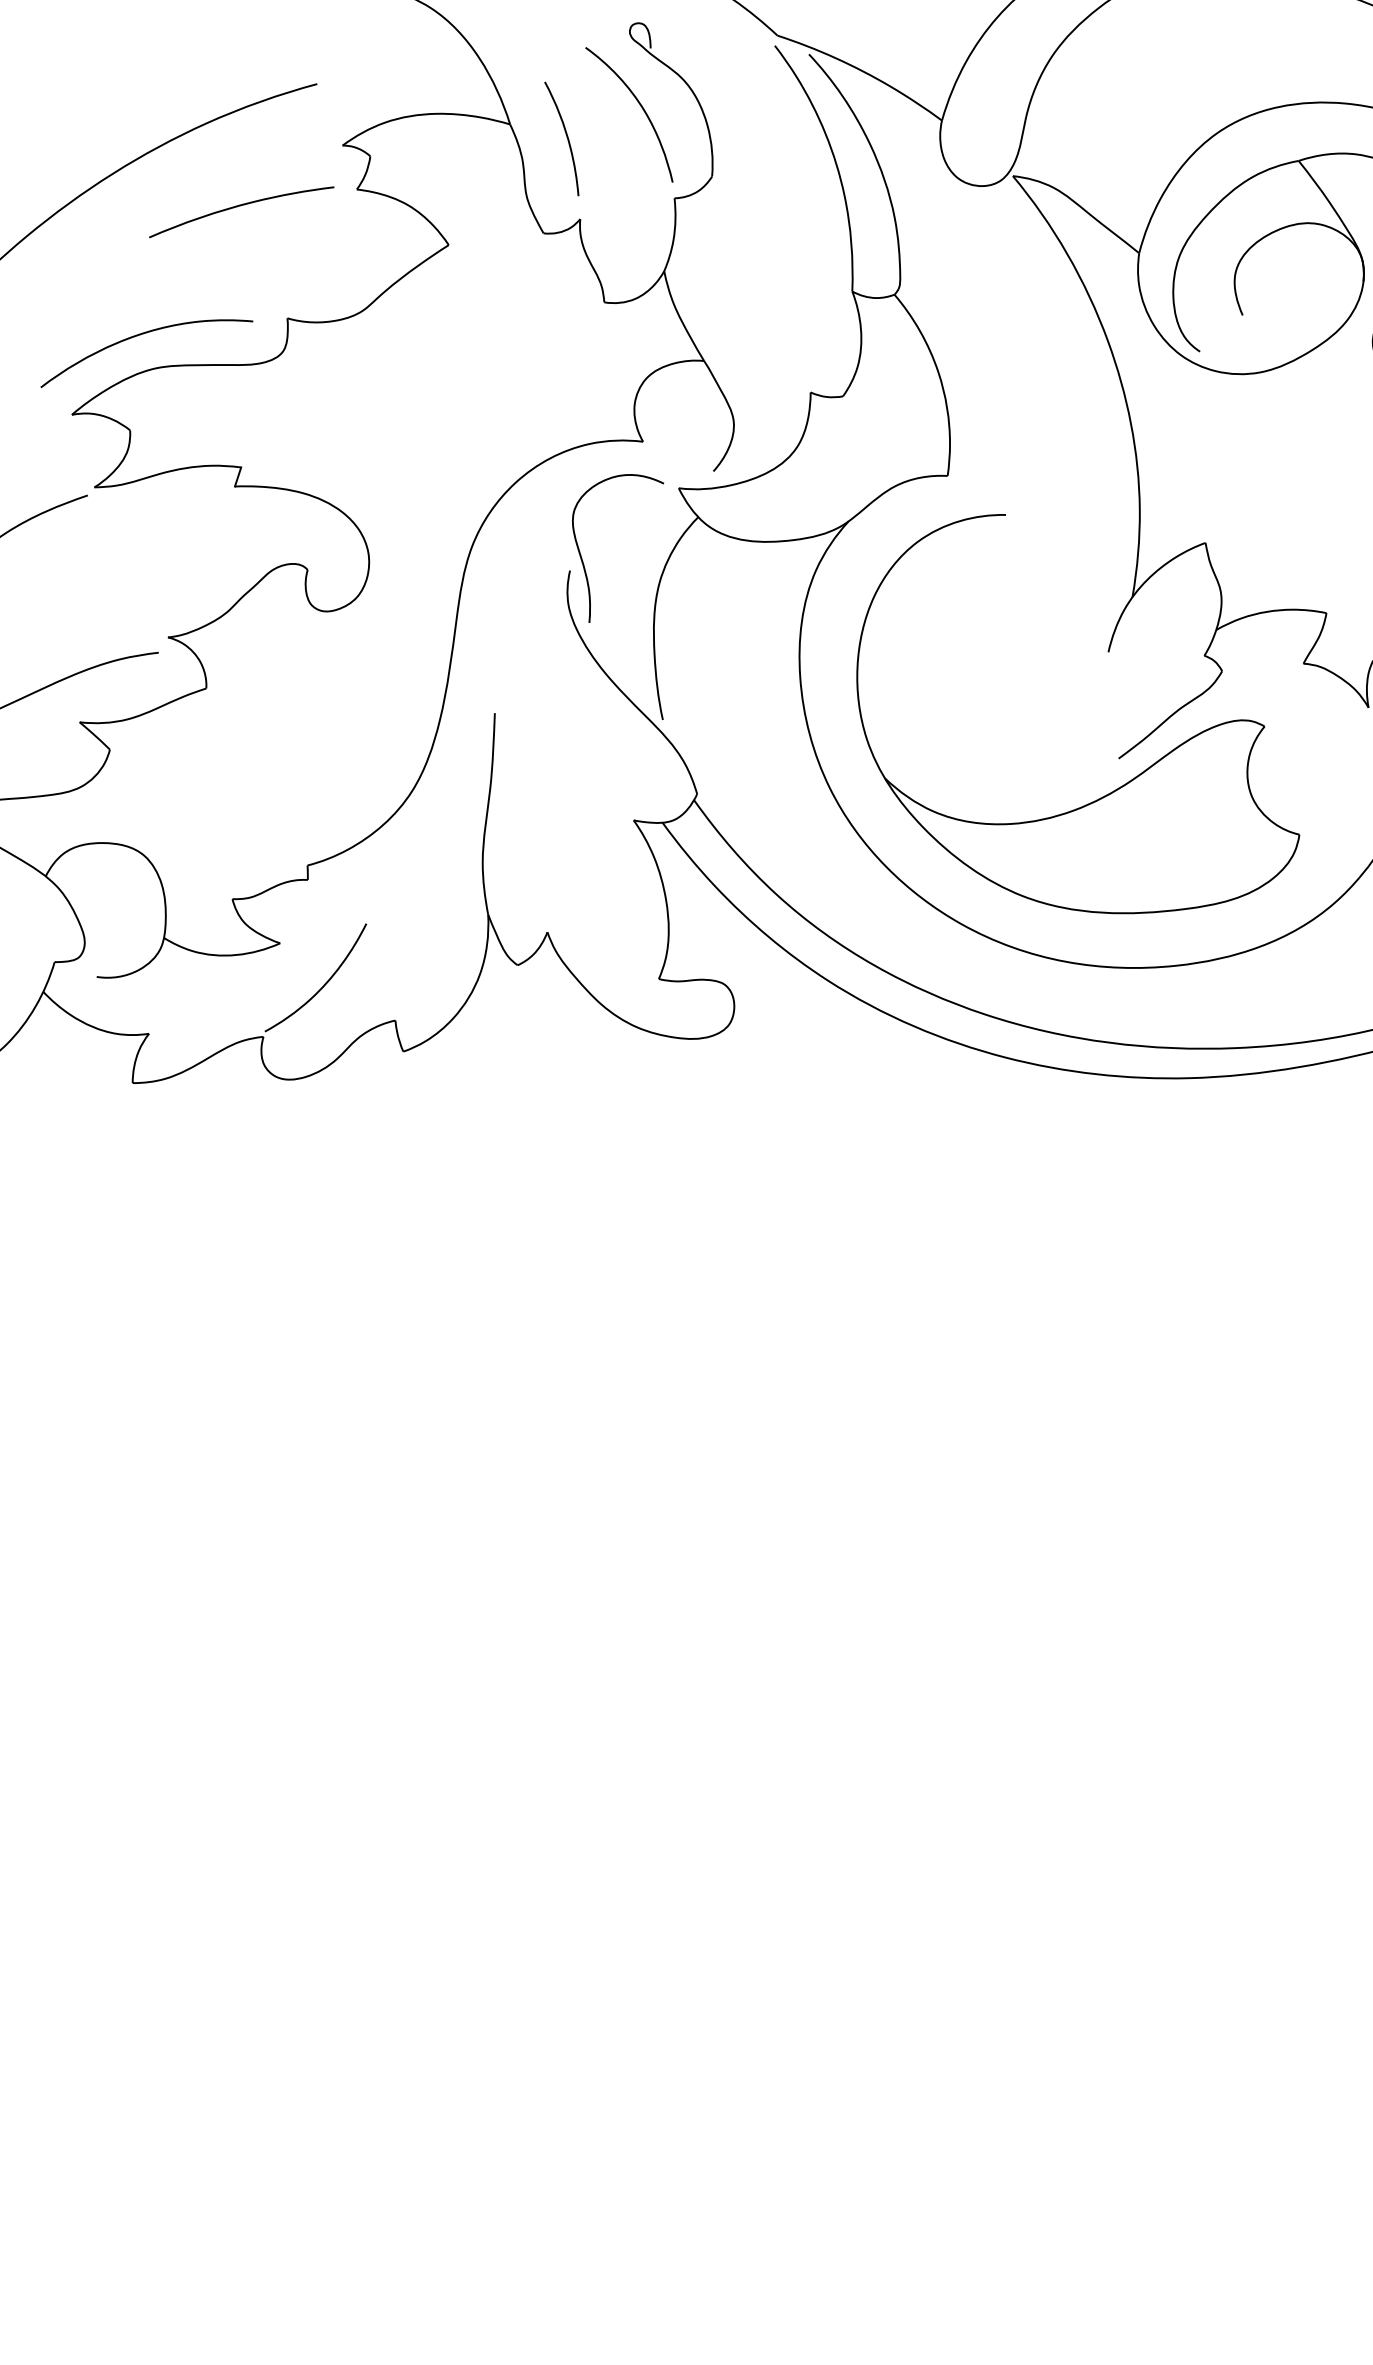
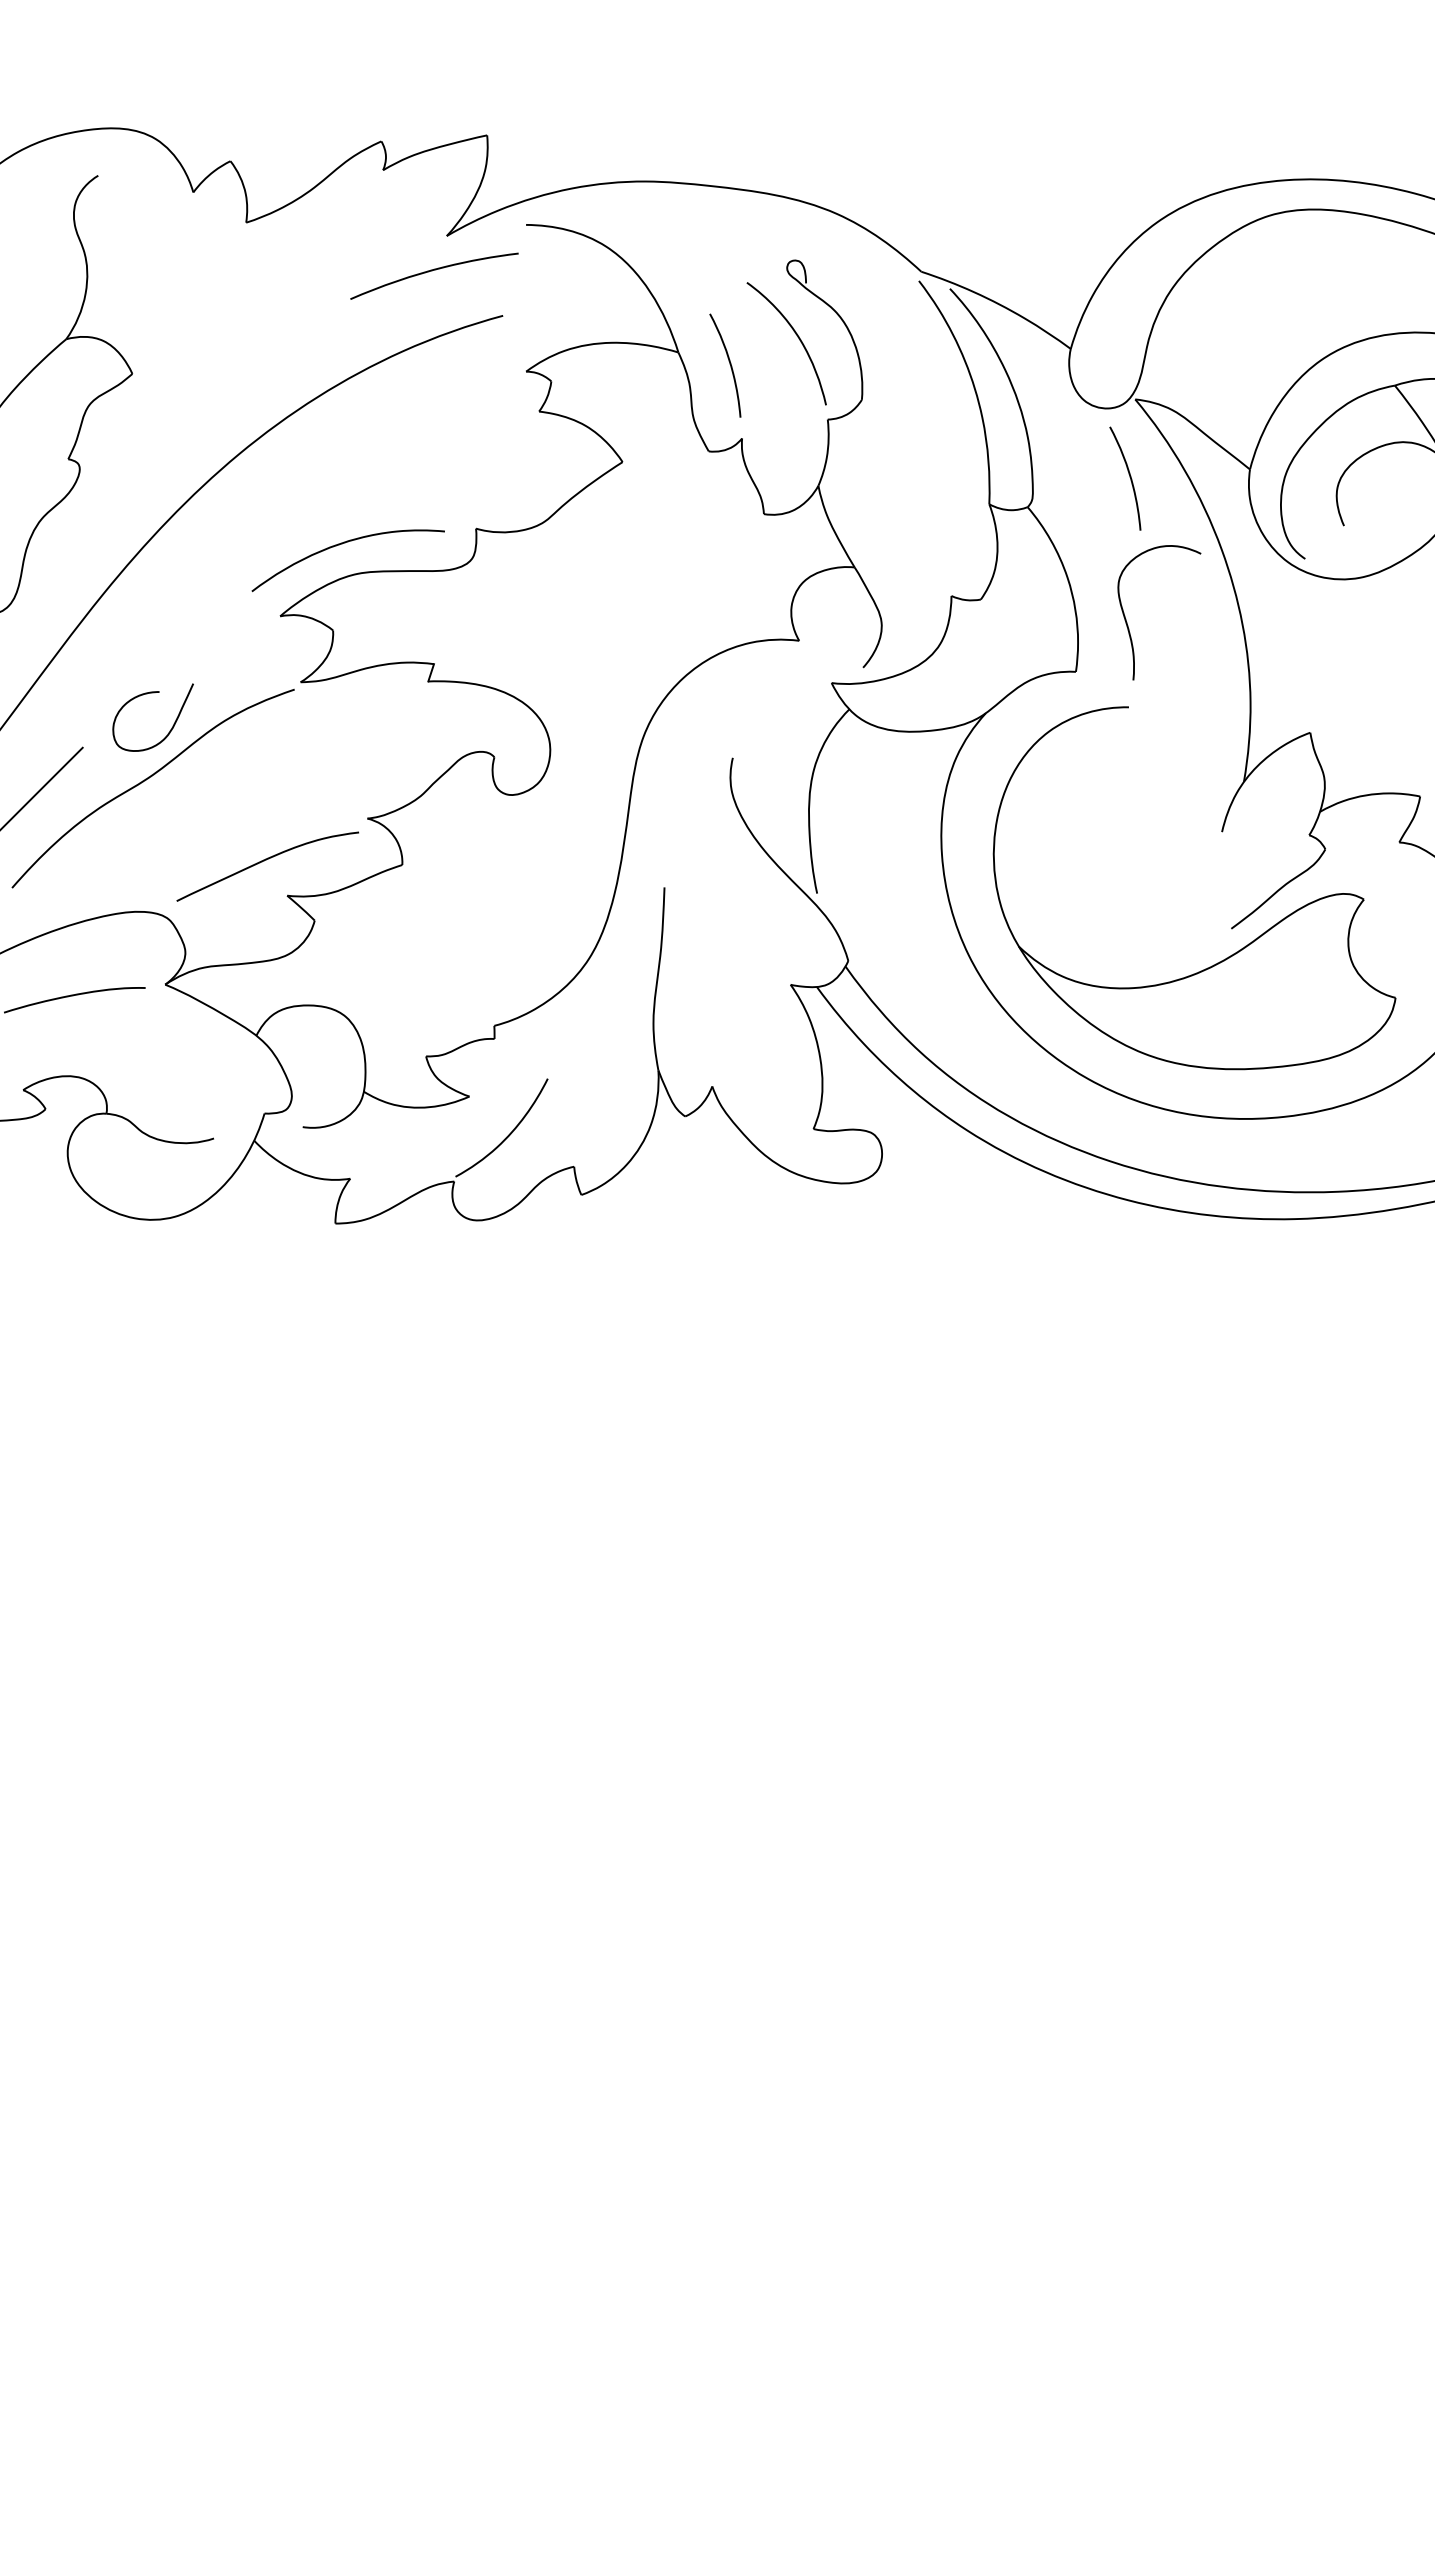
curve: (239, 207) -> (432, 271), moved
curve: (1006, 262) -> (1129, 477), added
curve: (582, 559) -> (1127, 622), moved

